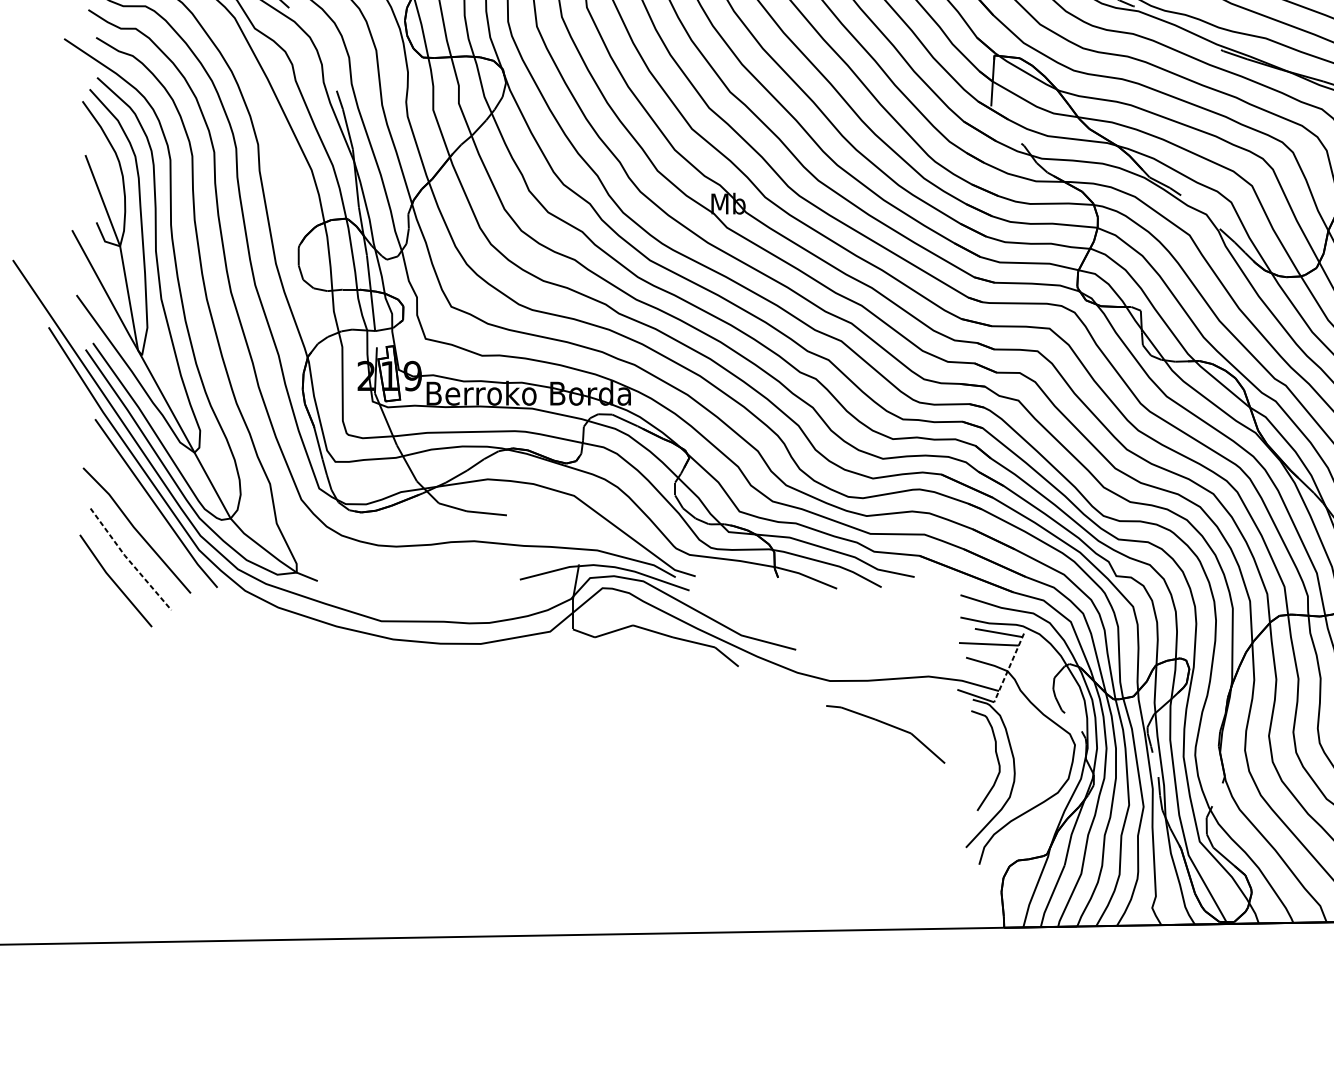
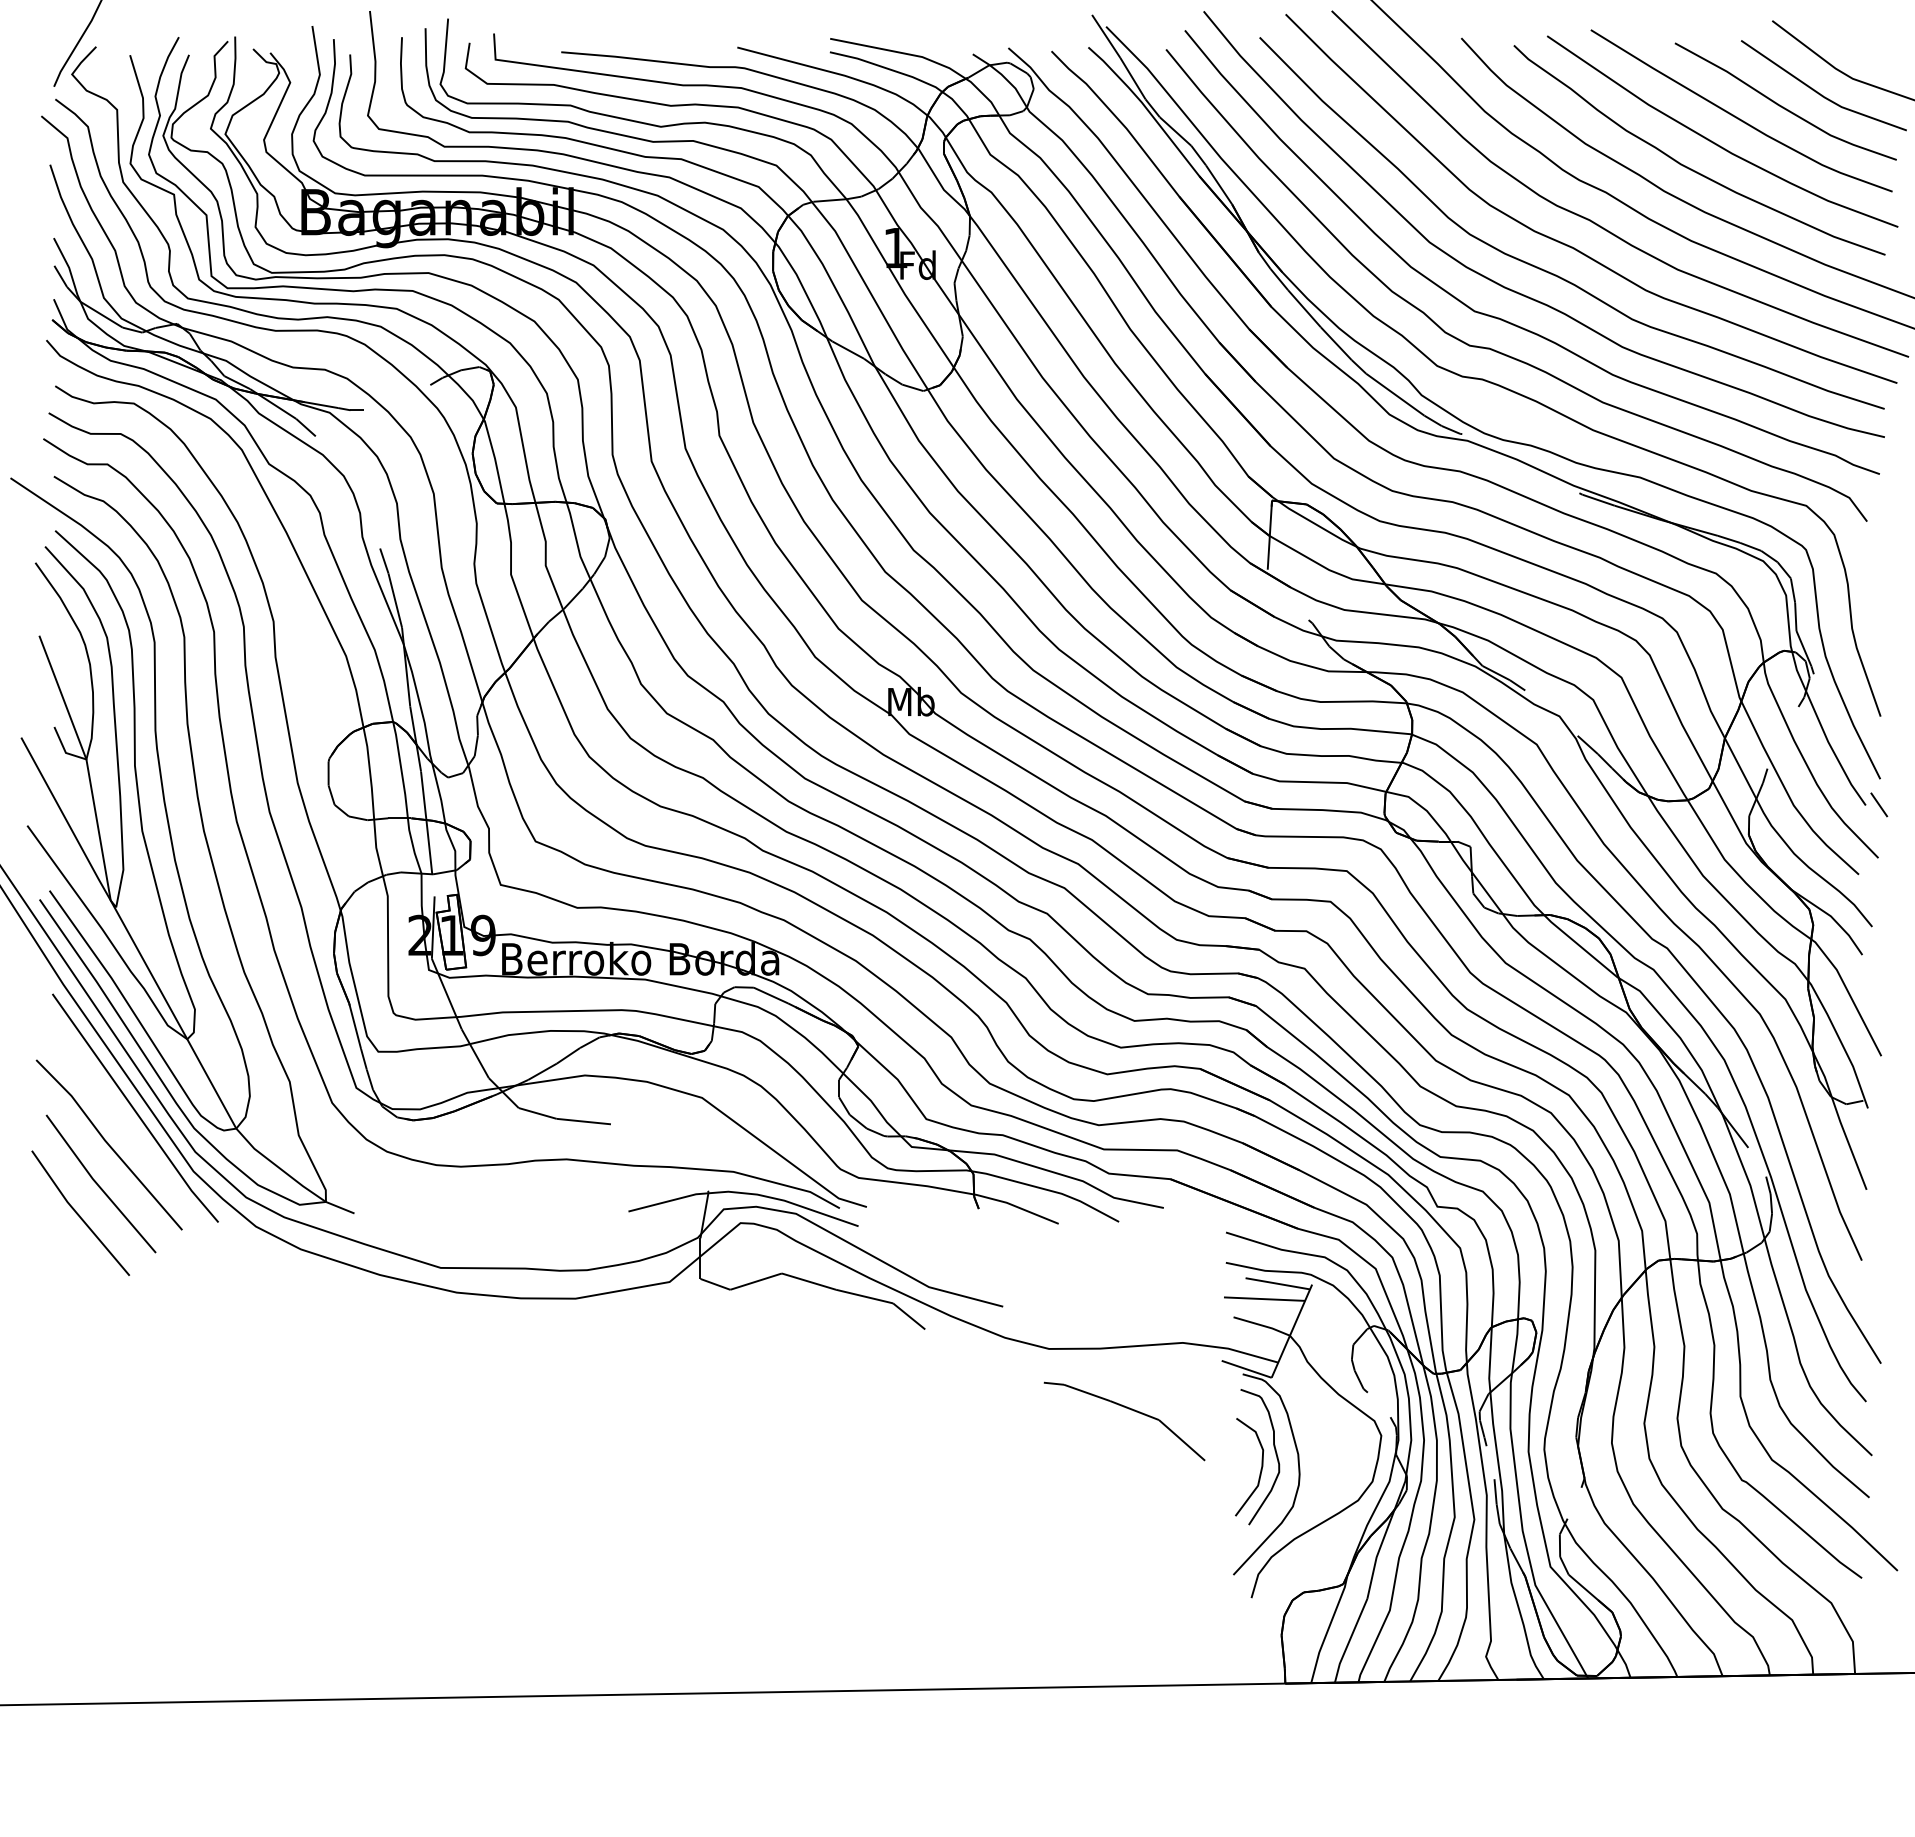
line: (129, 560) -> (98, 1185), dashed -> solid
line: (1008, 668) -> (1291, 1331), dashed -> solid
curve: (985, 769) -> (1260, 1469), added

